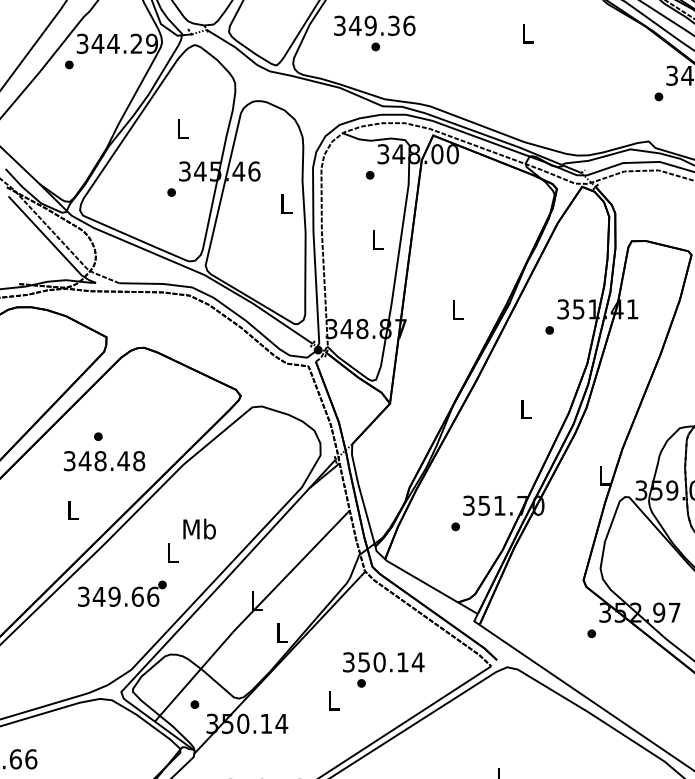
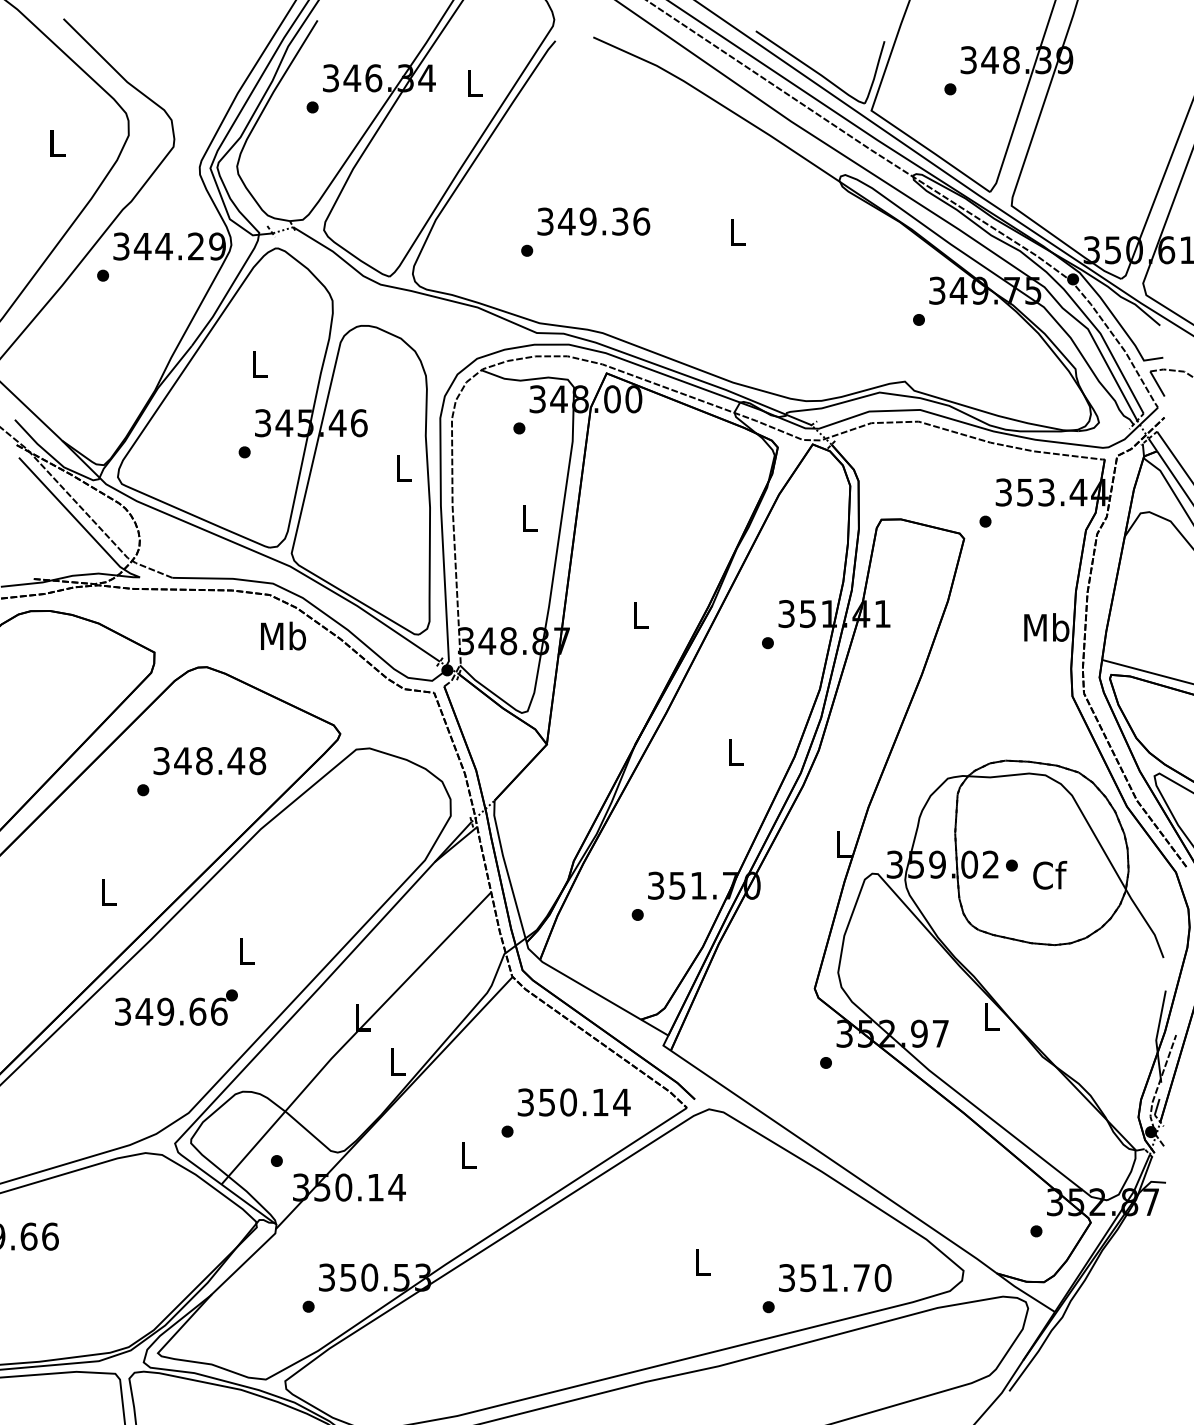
text: (374, 25) -> (593, 221), moved
text: (104, 461) -> (209, 761), moved
text: (199, 528) -> (283, 635), moved
text: (383, 662) -> (573, 1102), moved

